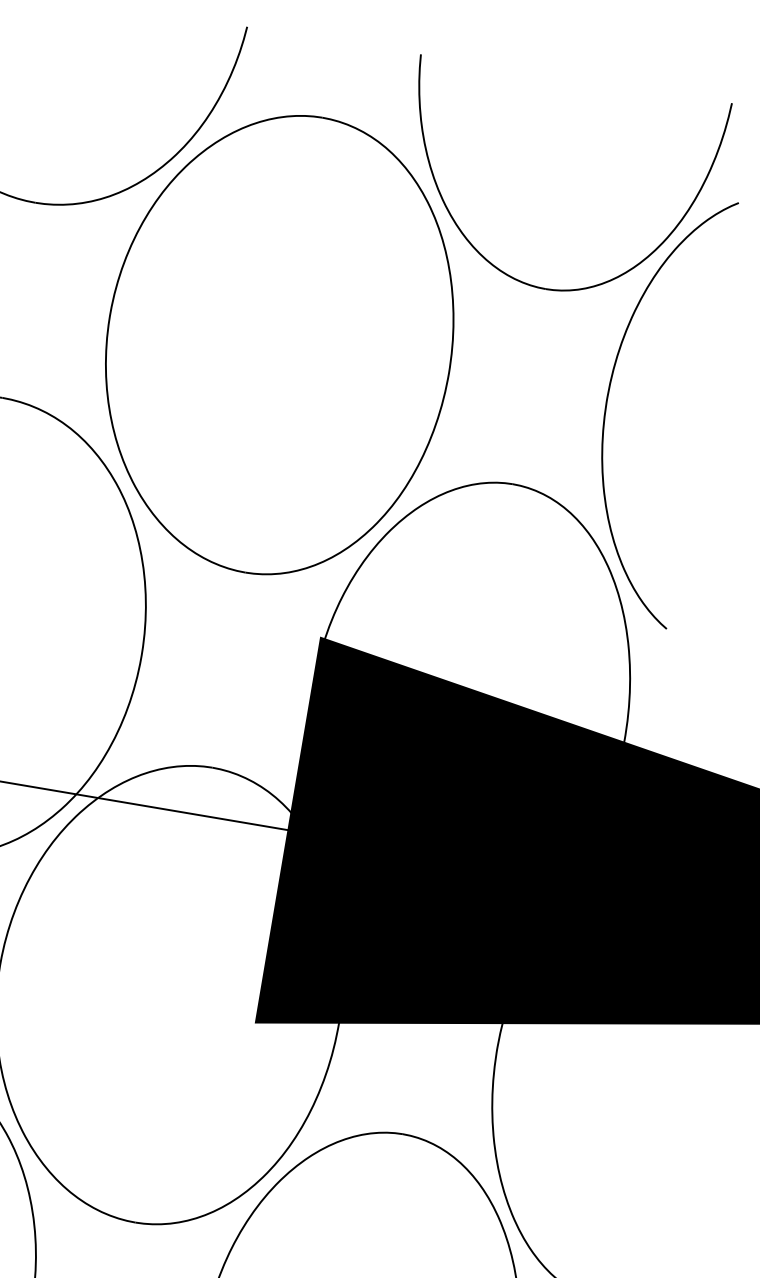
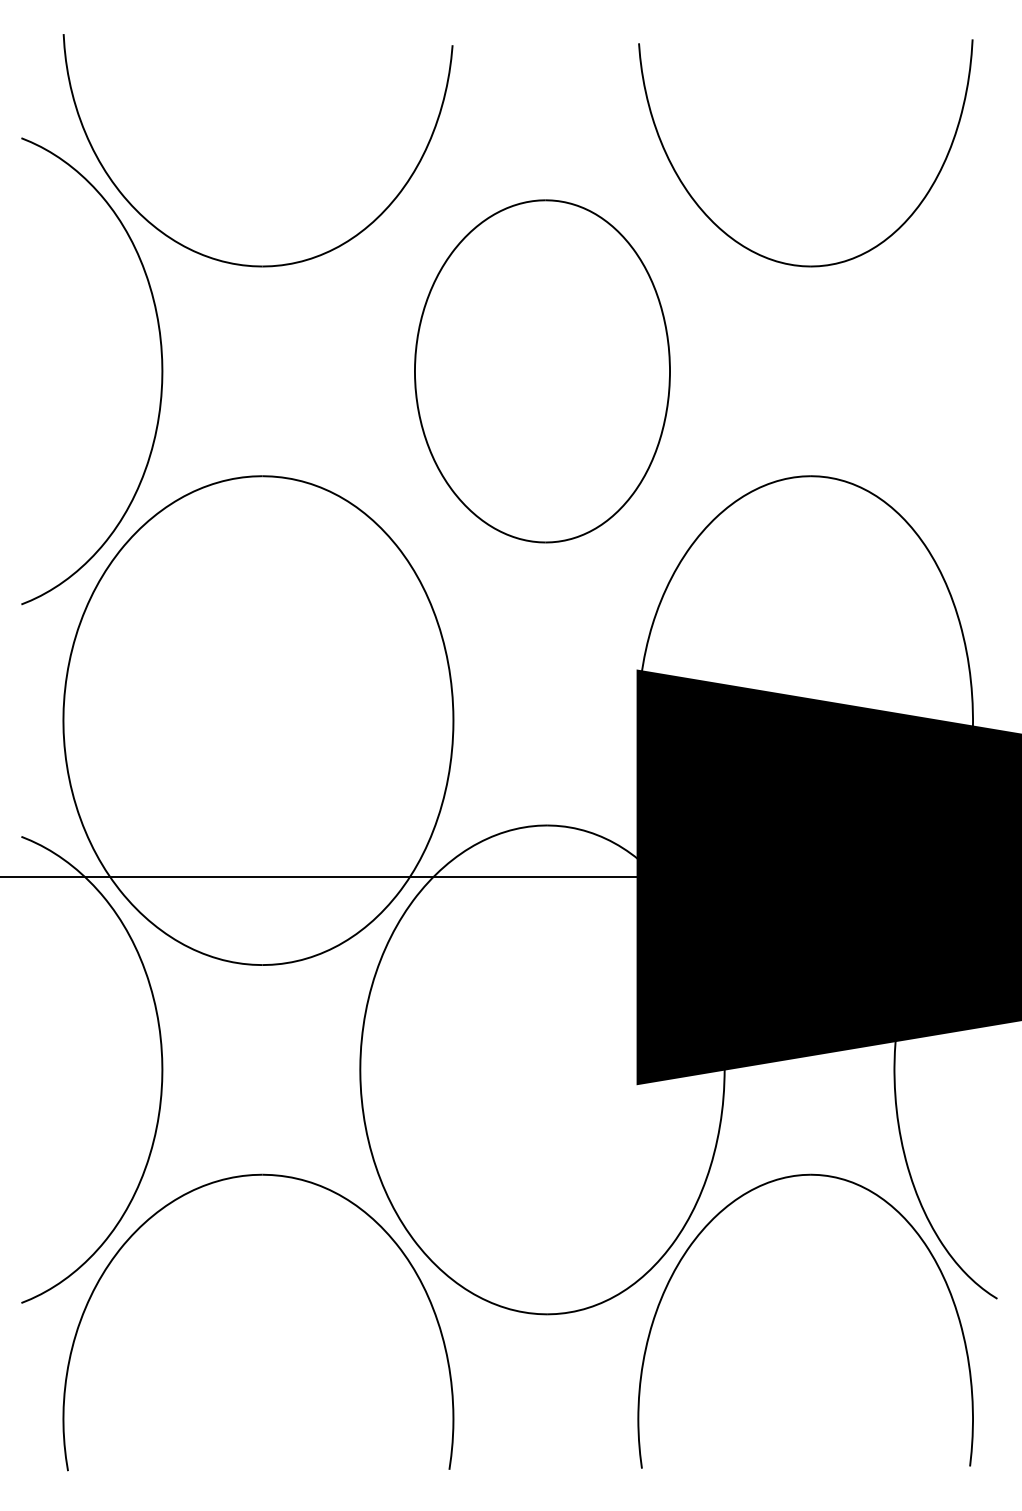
part: (279, 344) -> (542, 371), size x0.7
curve: (608, 399) -> (895, 370), removed

